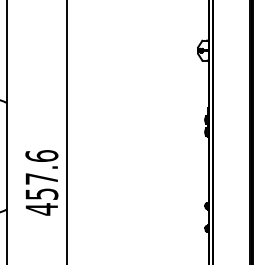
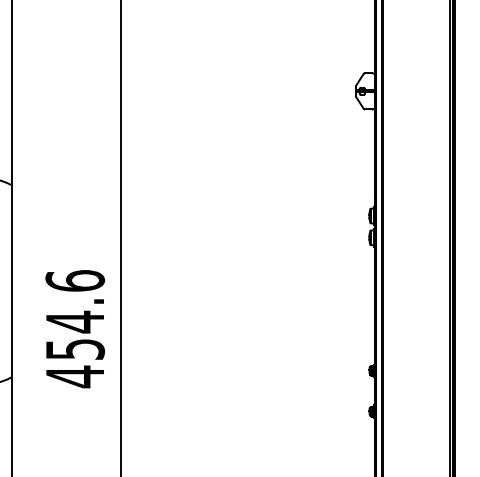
text: (41, 178) -> (74, 321), 457.6 -> 454.6

